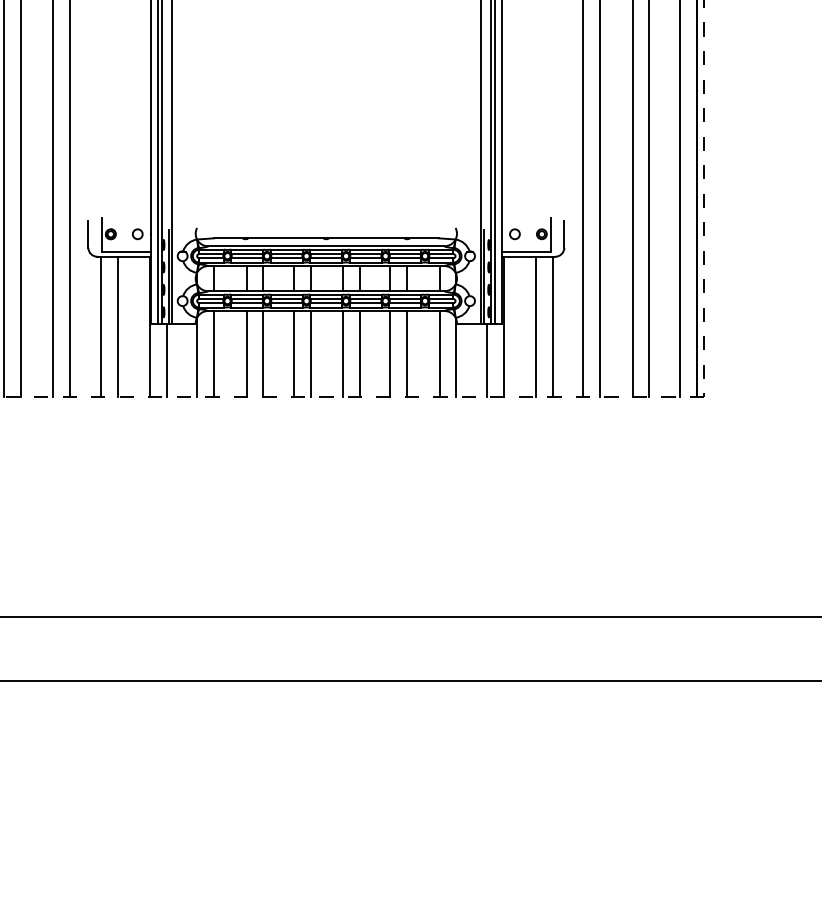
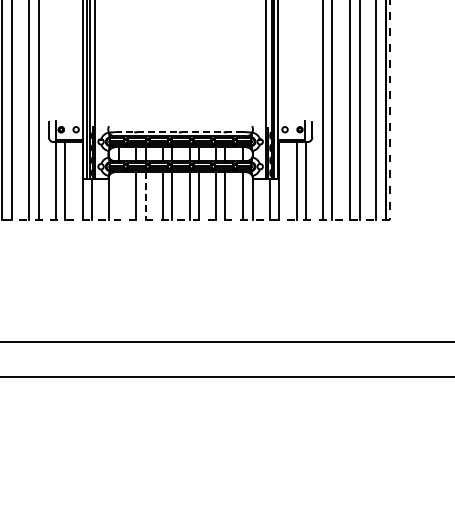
line: (326, 237) -> (180, 131), solid -> dashed
line: (214, 353) -> (118, 195), removed
line: (262, 353) -> (145, 195), solid -> dashed

